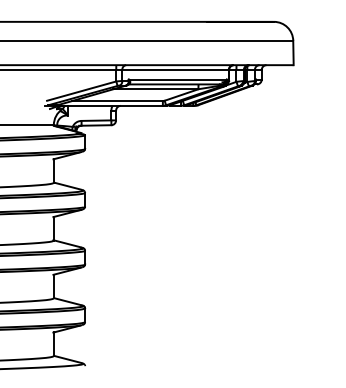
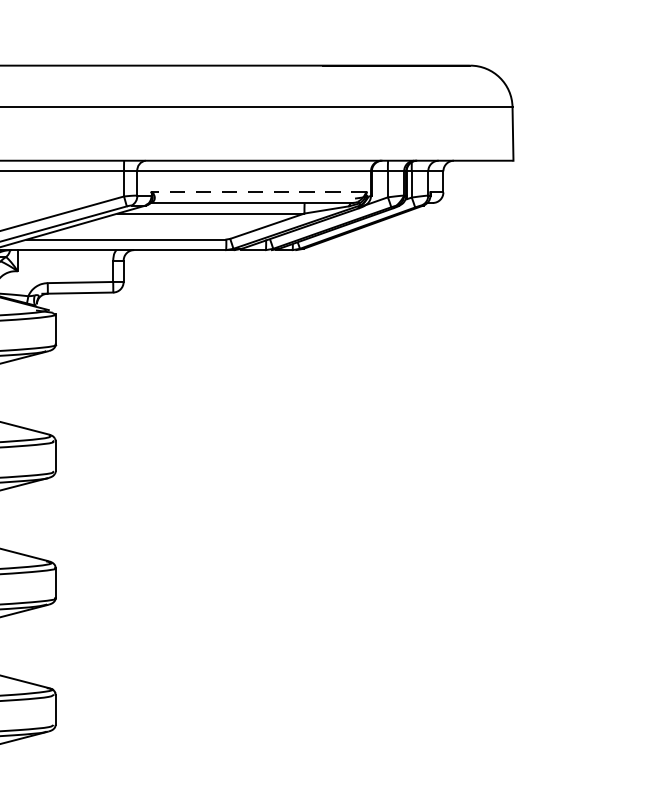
line: (177, 79) -> (258, 192), solid -> dashed

